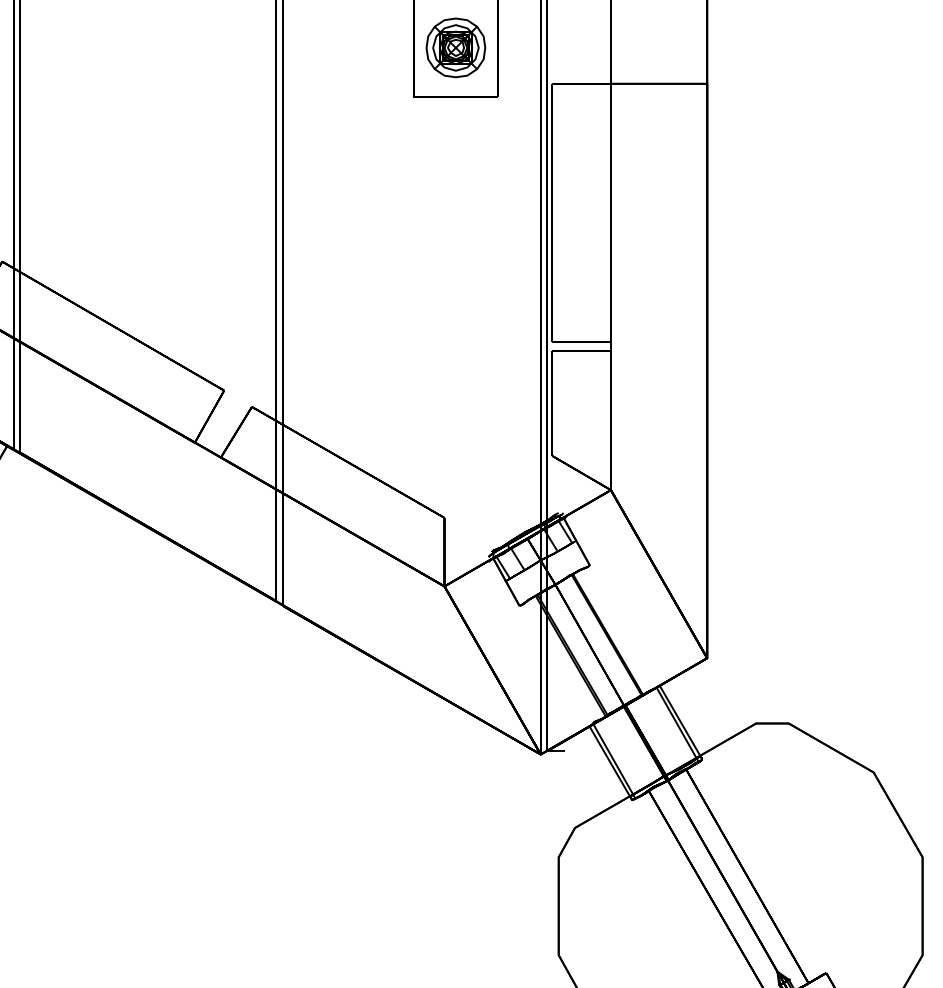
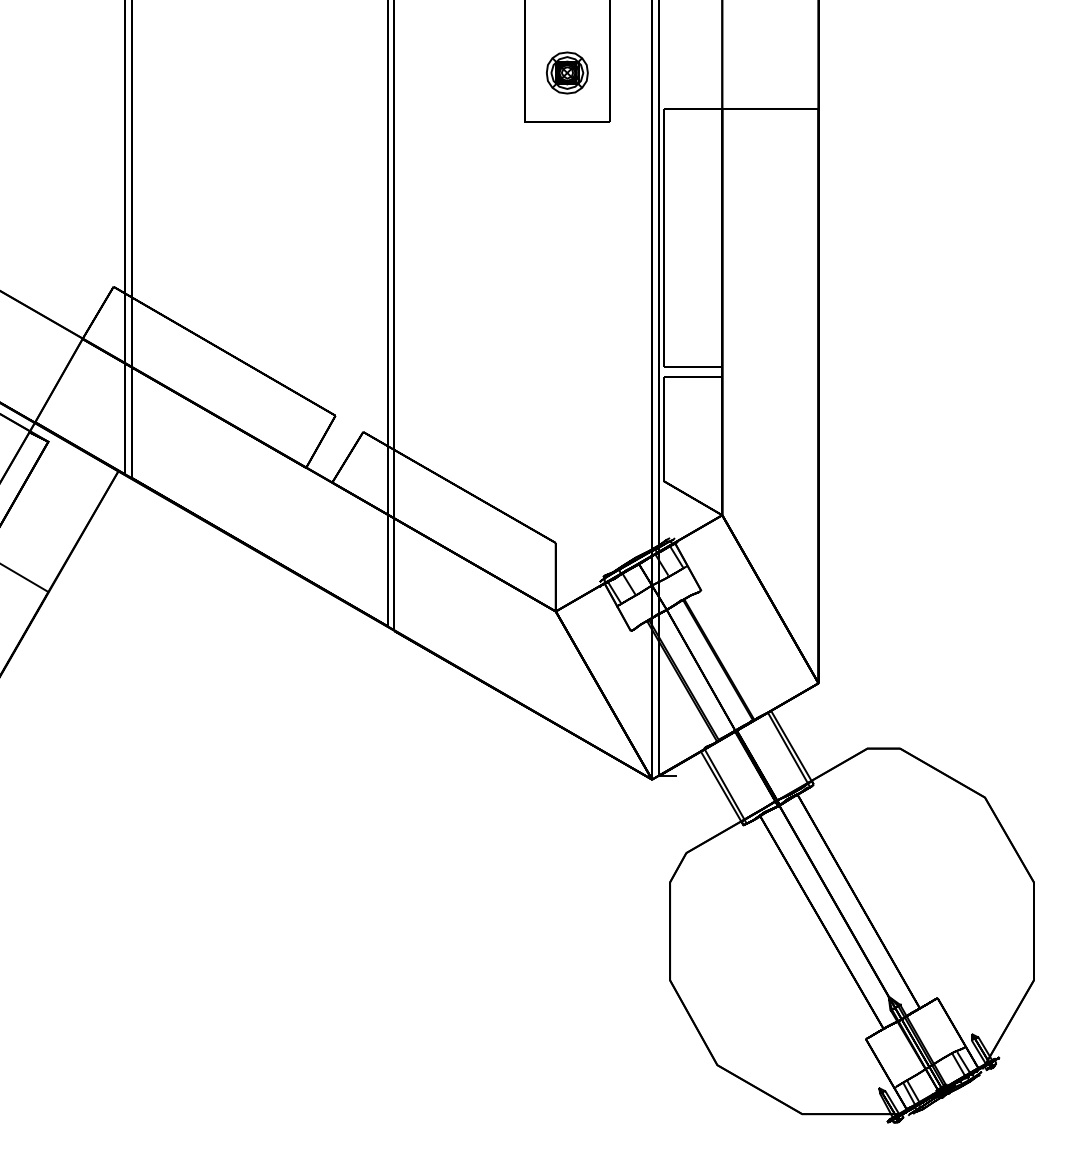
part: (456, 47) -> (567, 72), size x0.7

